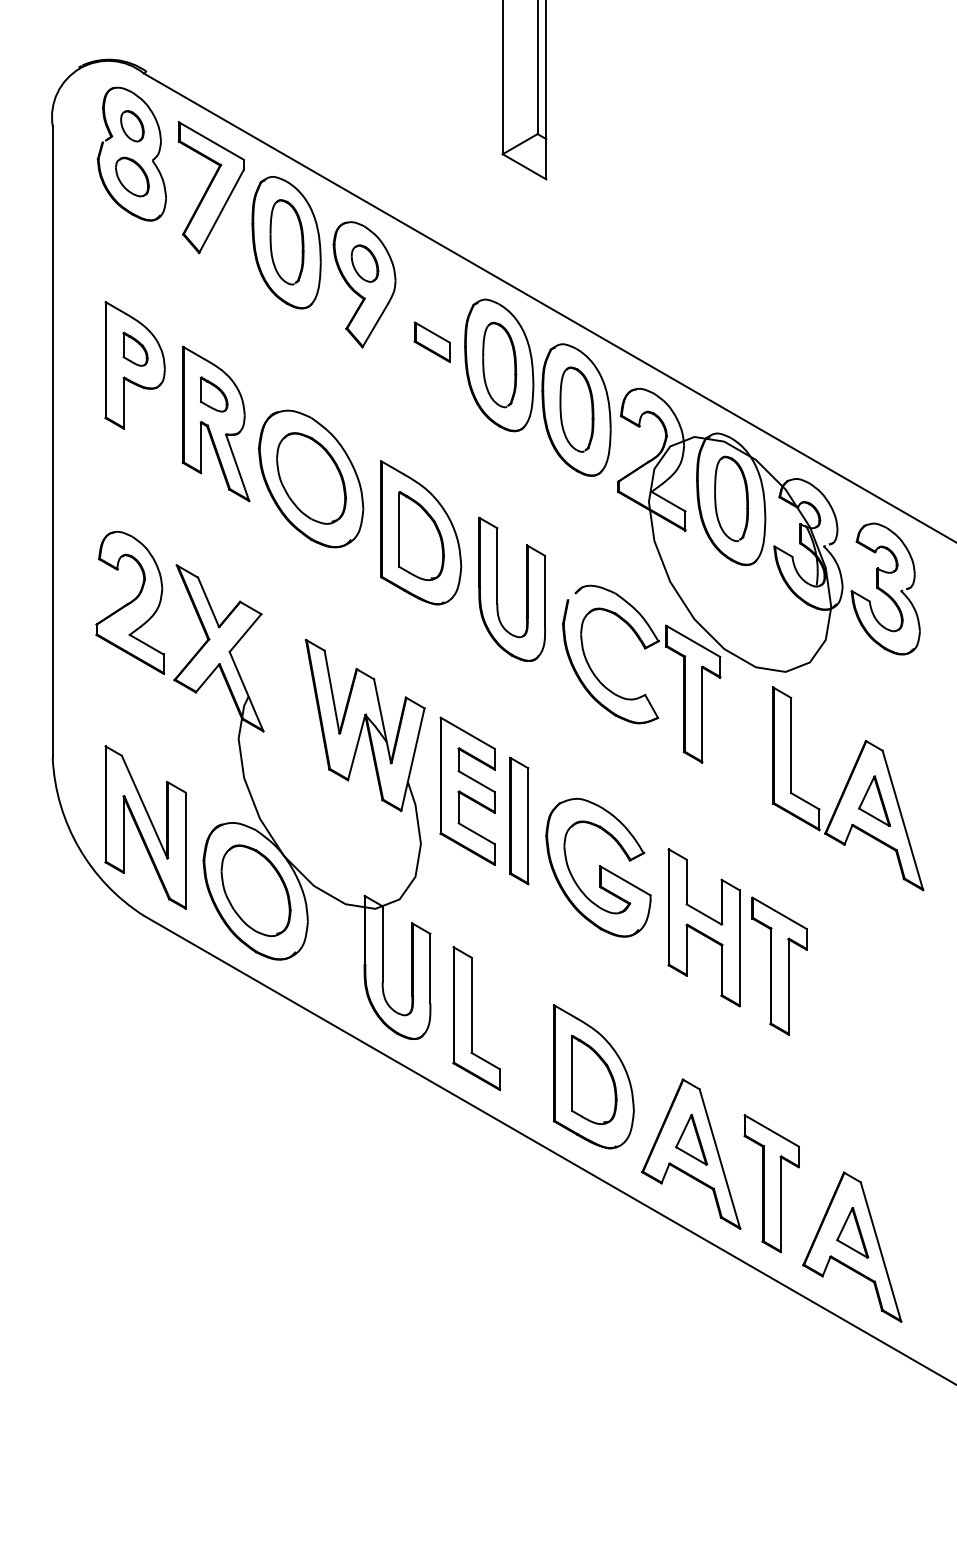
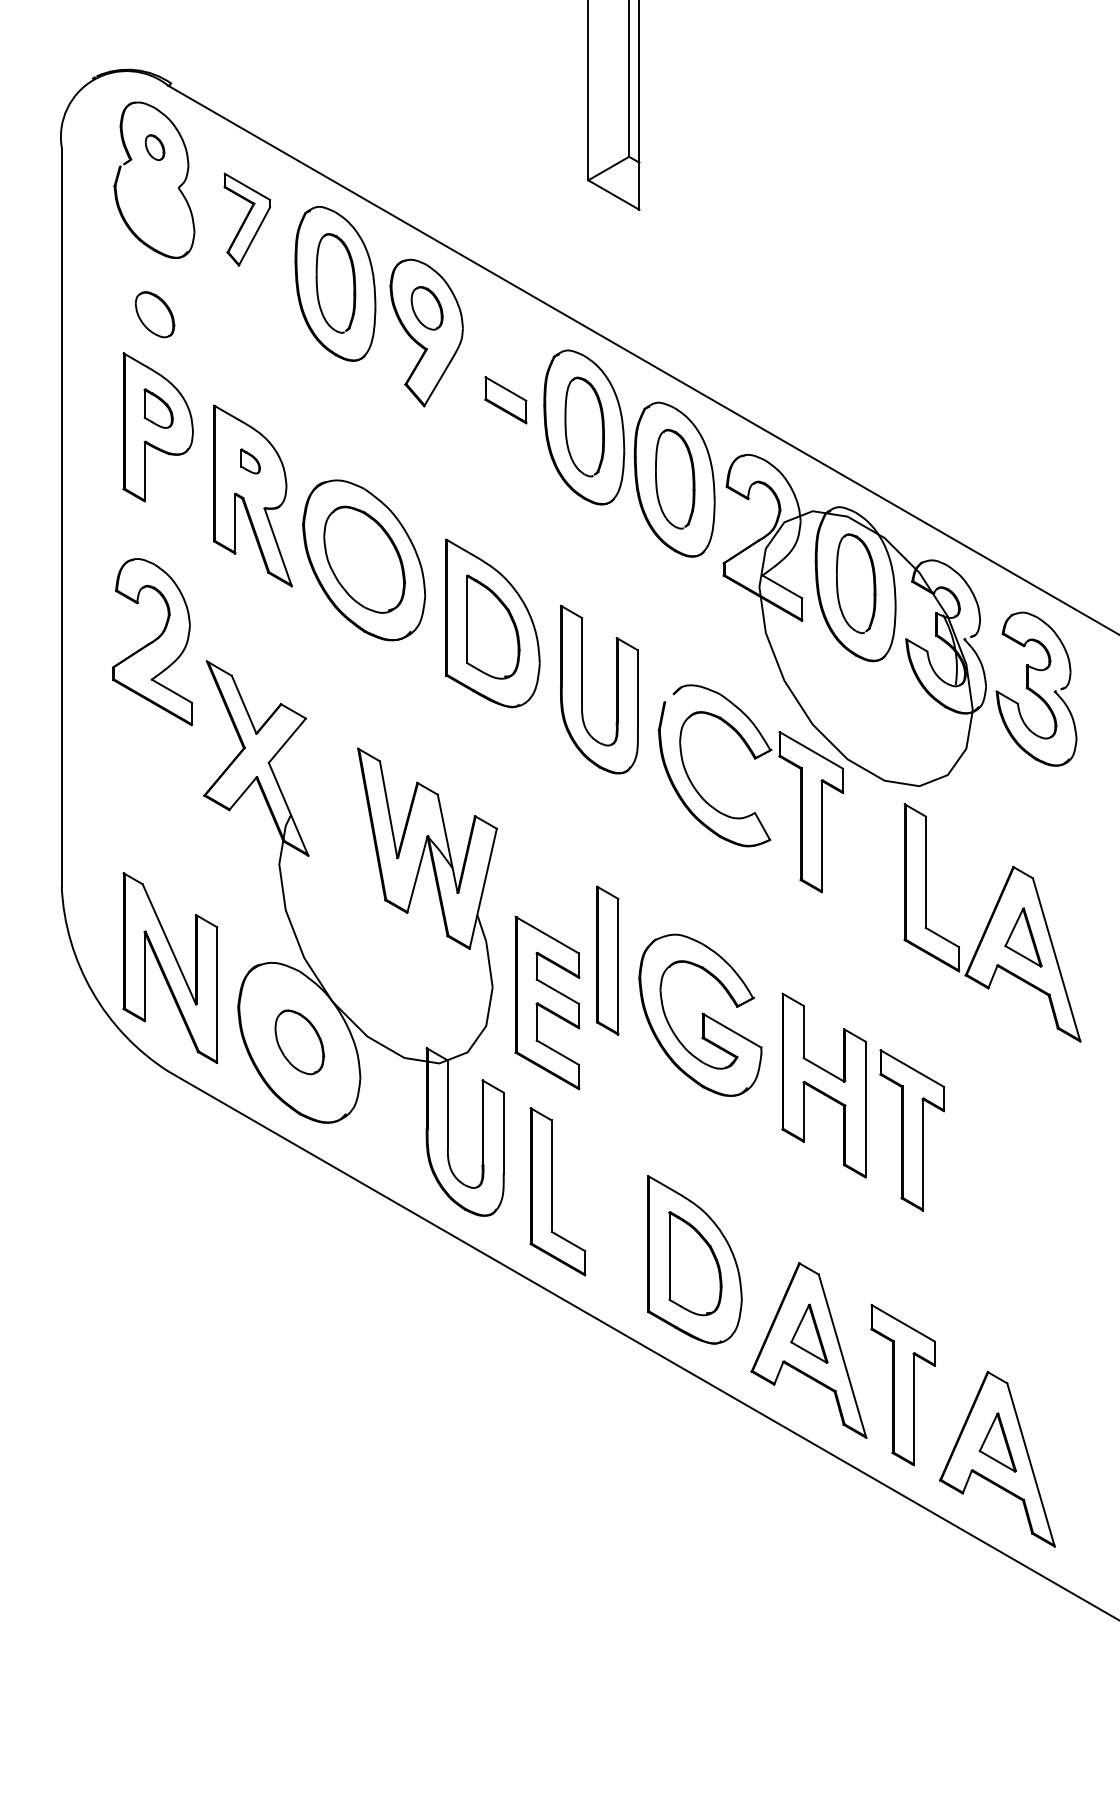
part: (132, 126) -> (155, 147), size x0.7
part: (132, 176) -> (155, 314), moved
part: (211, 187) -> (247, 219), size x0.6
part: (213, 394) -> (249, 461), size x0.6
part: (129, 602) -> (151, 641), moved
part: (467, 790) -> (547, 1002), moved
part: (255, 890) -> (299, 1041), size x0.6

